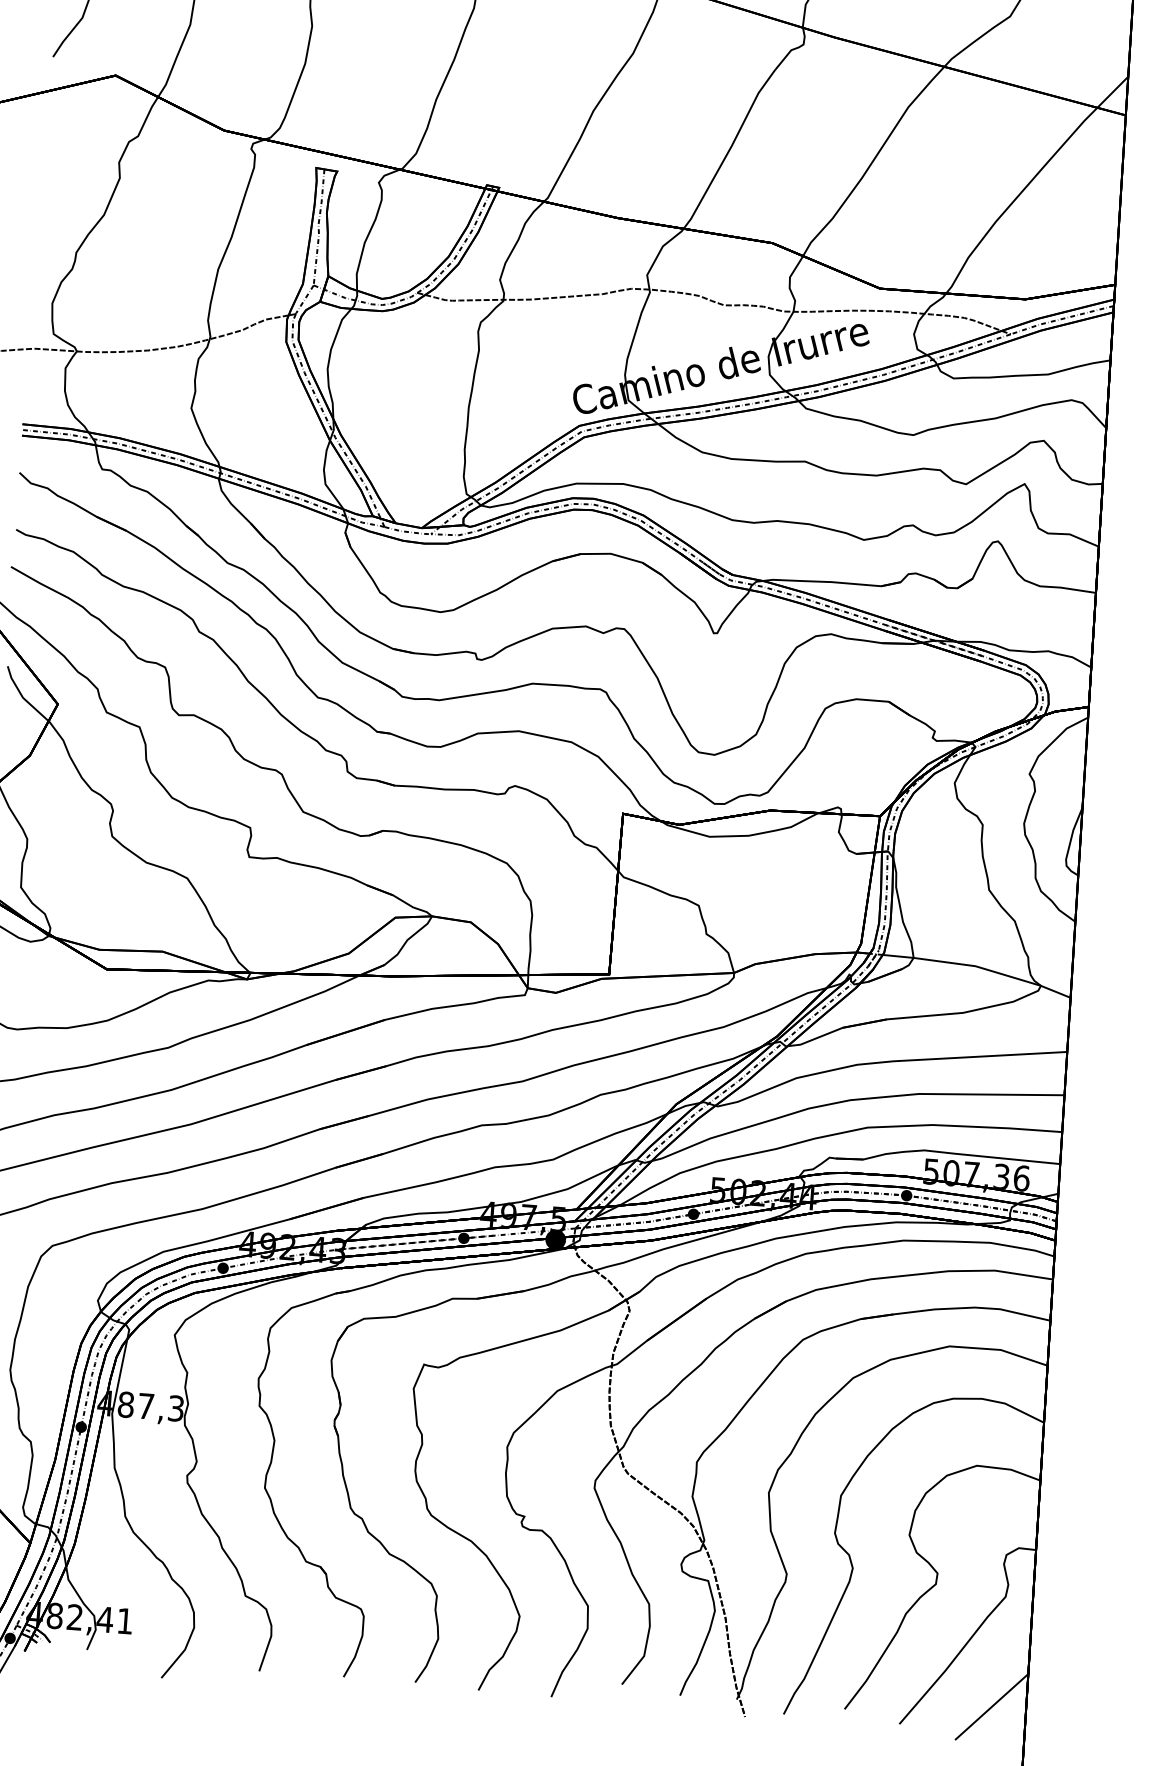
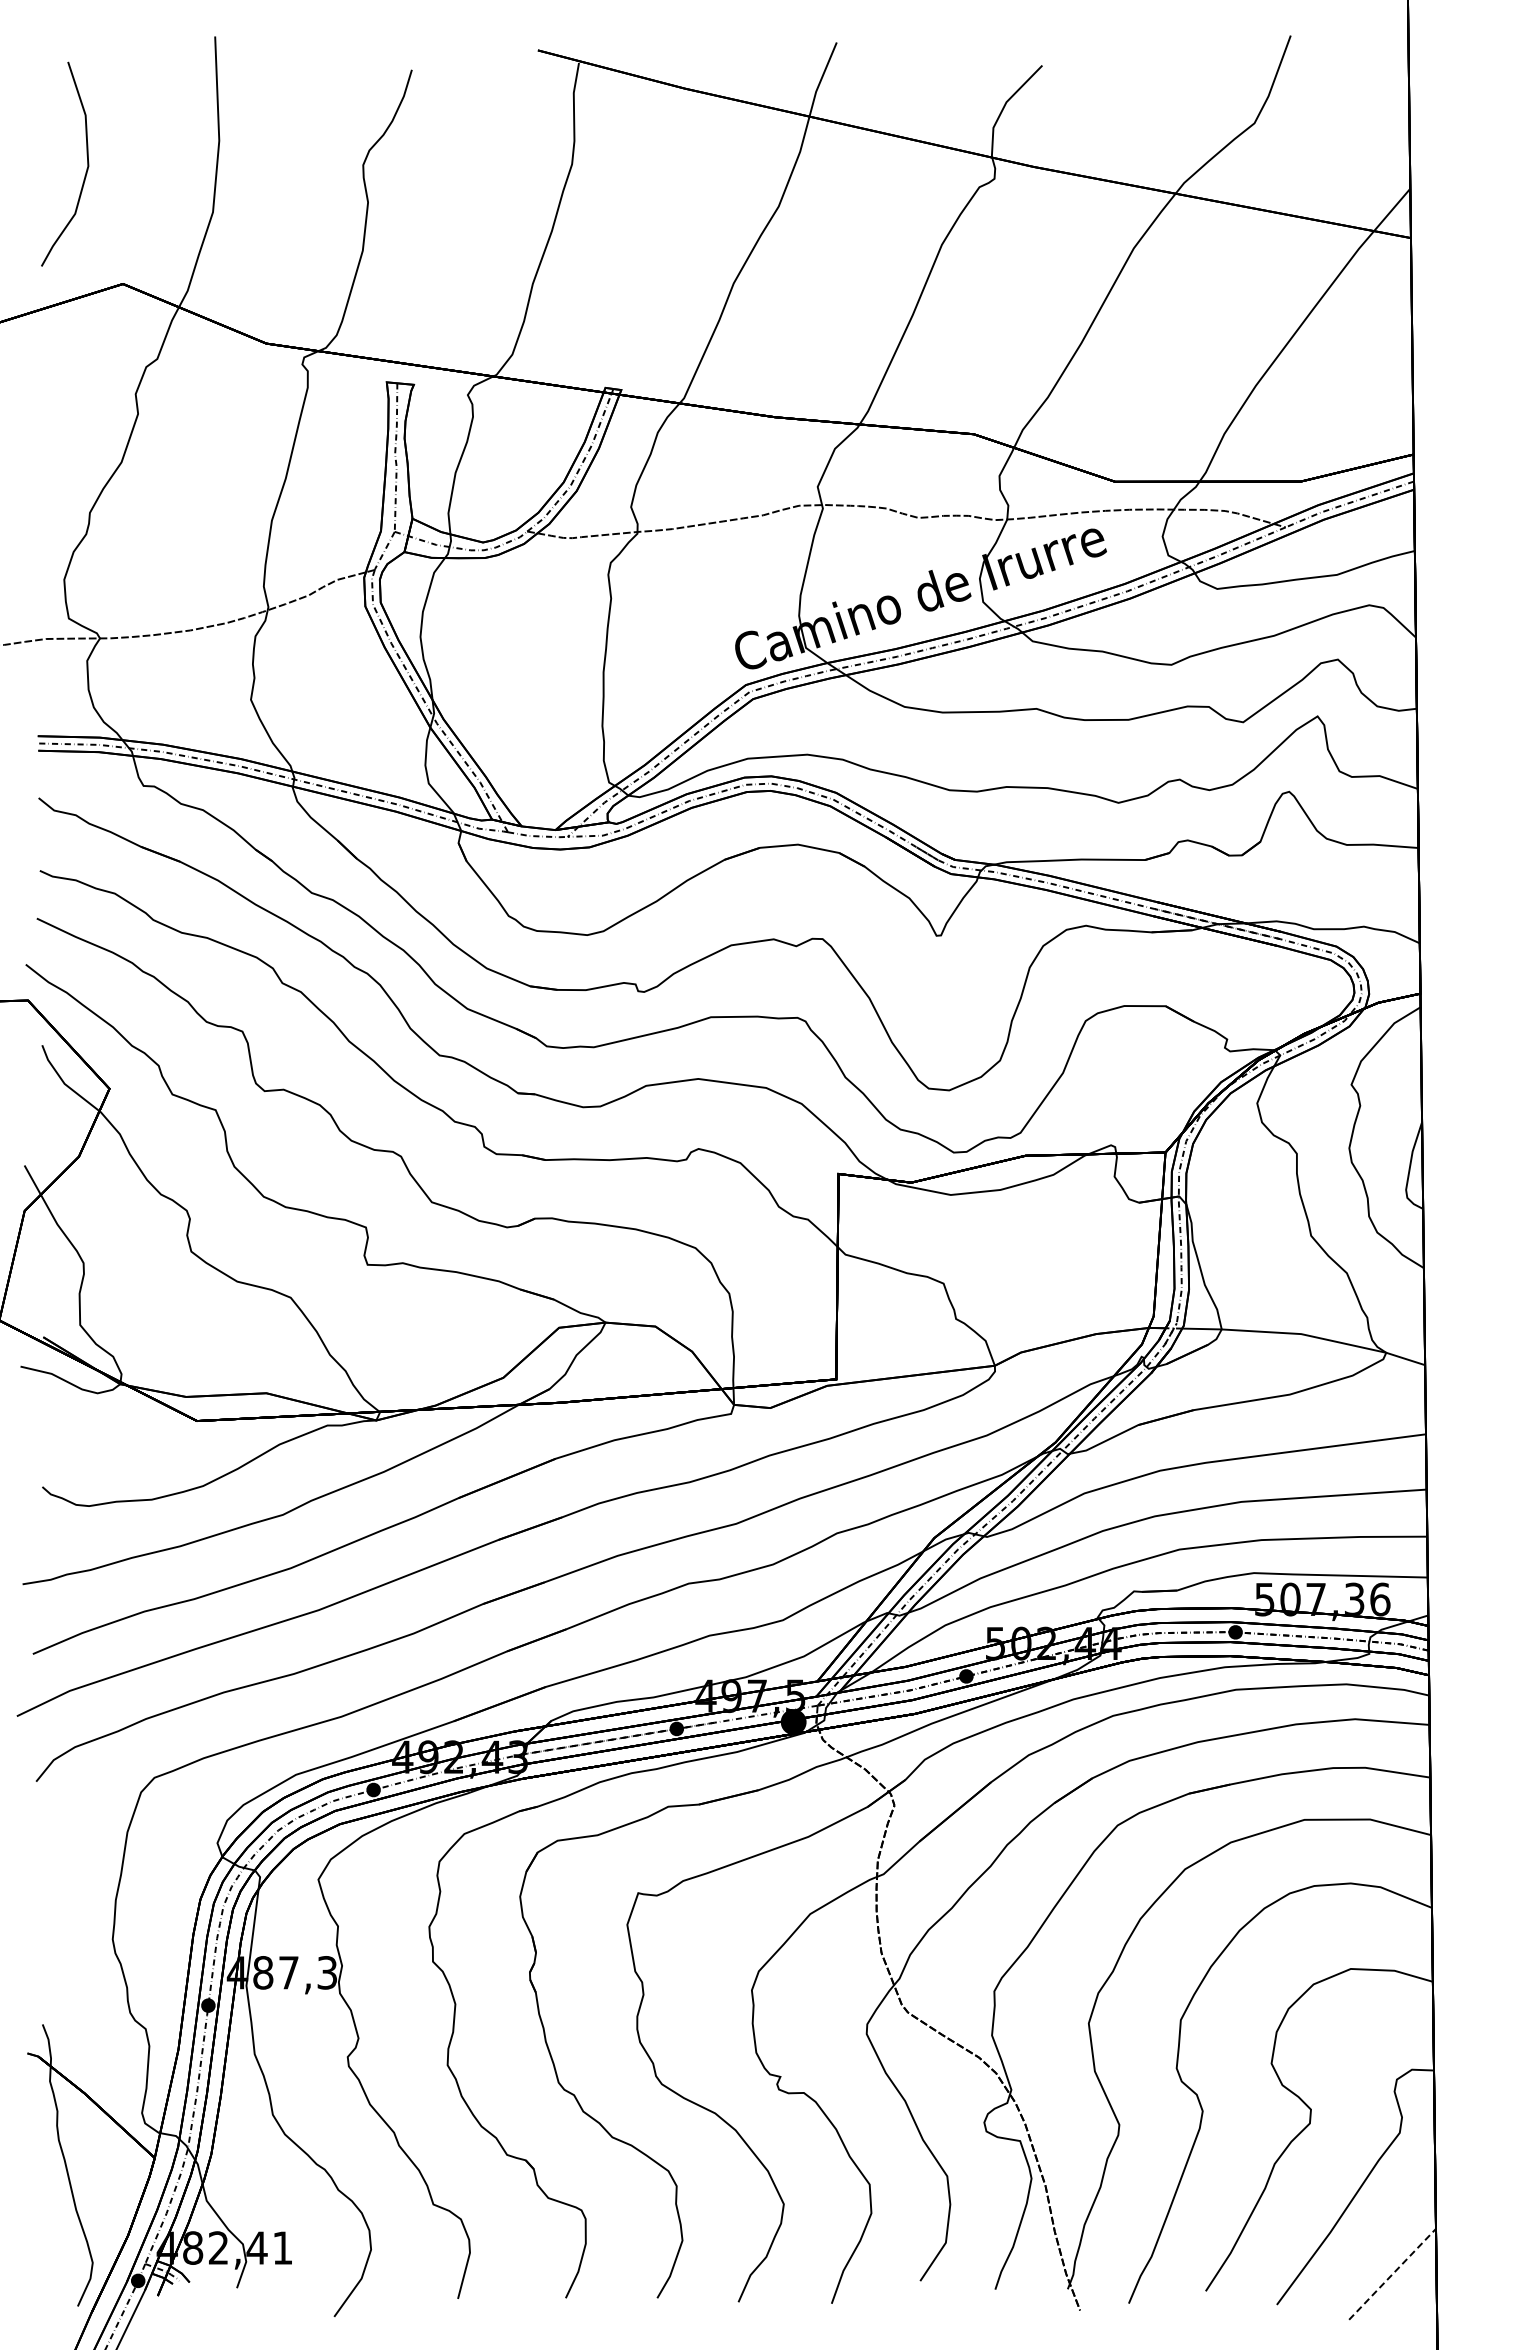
line: (991, 1707) -> (1392, 2274), solid -> dashed

